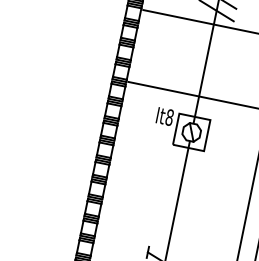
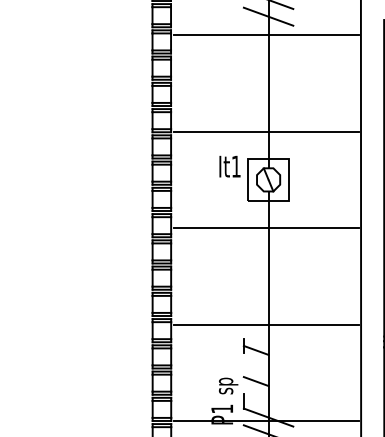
text: (169, 117) -> (235, 166), It8 -> It1
line: (182, 168) -> (266, 228), added
line: (168, 239) -> (266, 324), added

